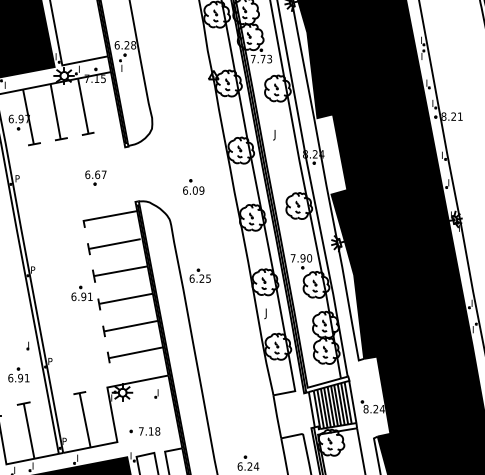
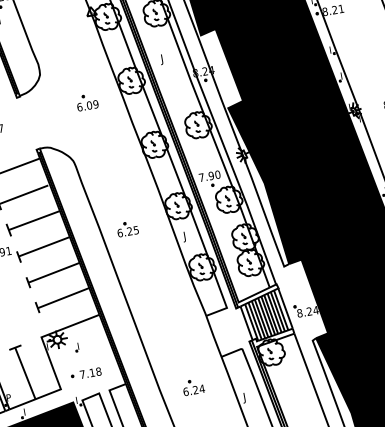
part: (193, 186) -> (86, 101), moved
part: (199, 275) -> (126, 228), moved
part: (156, 393) -> (76, 347), moved

